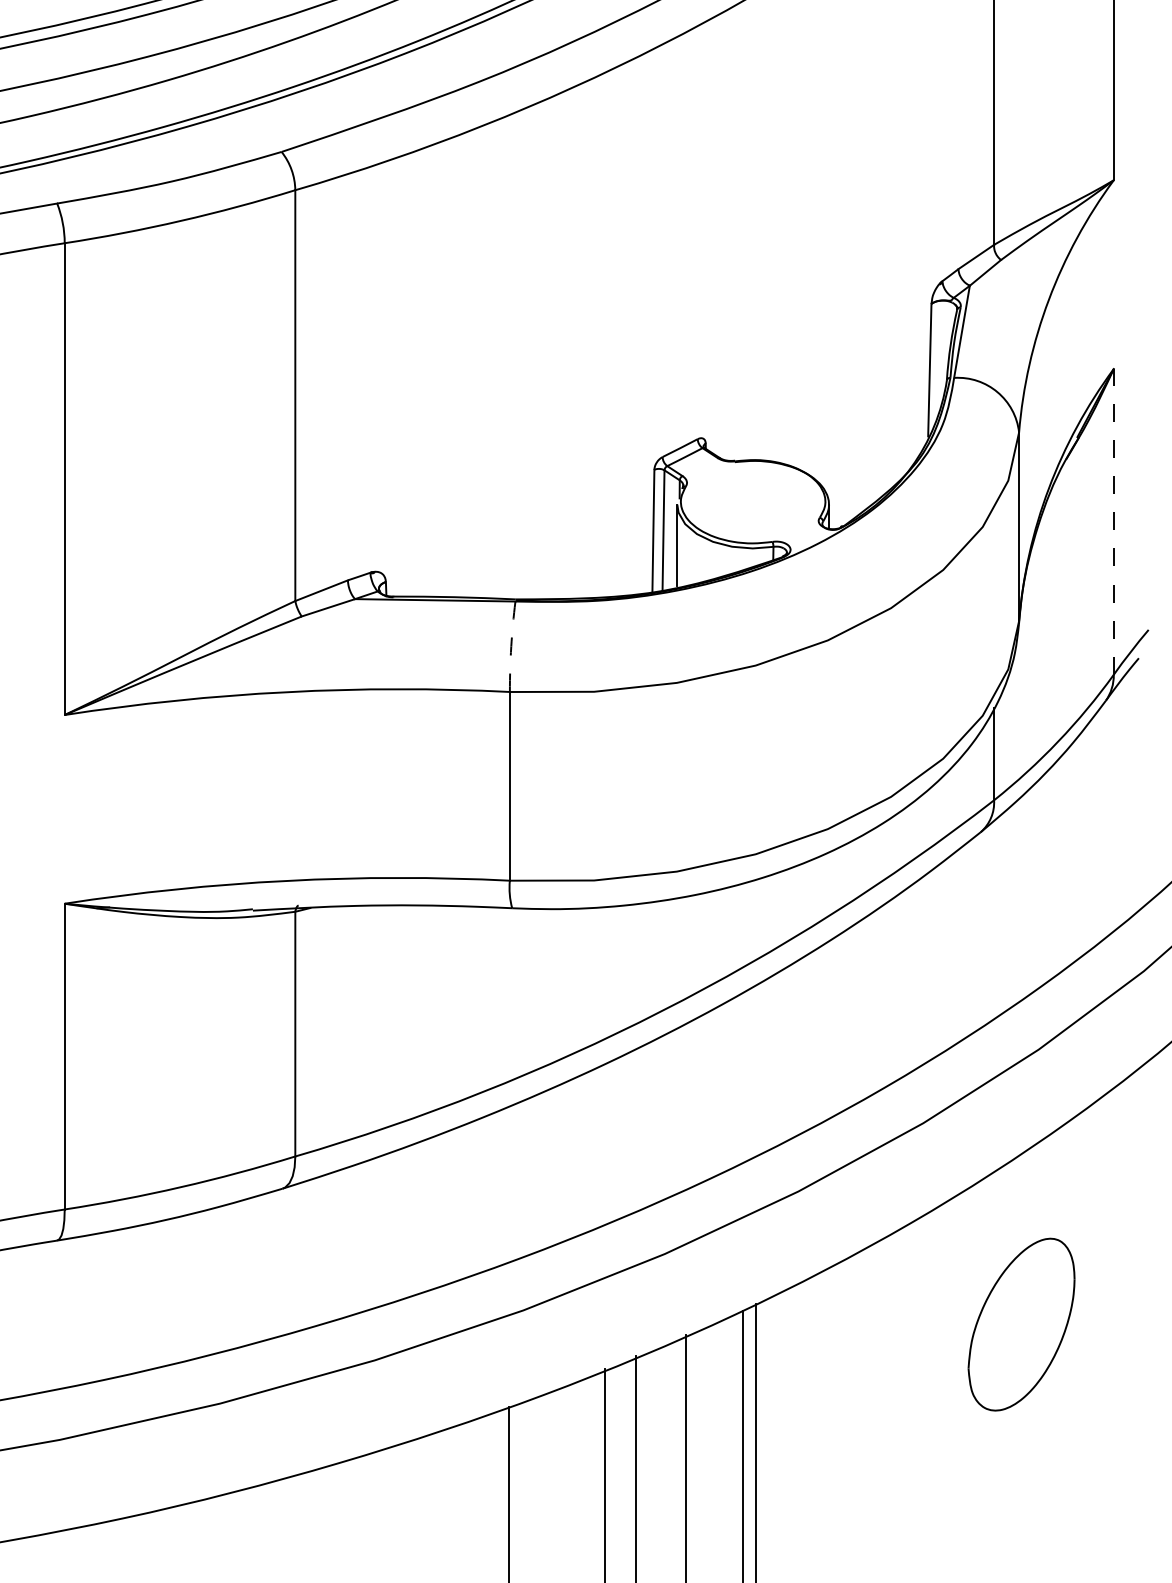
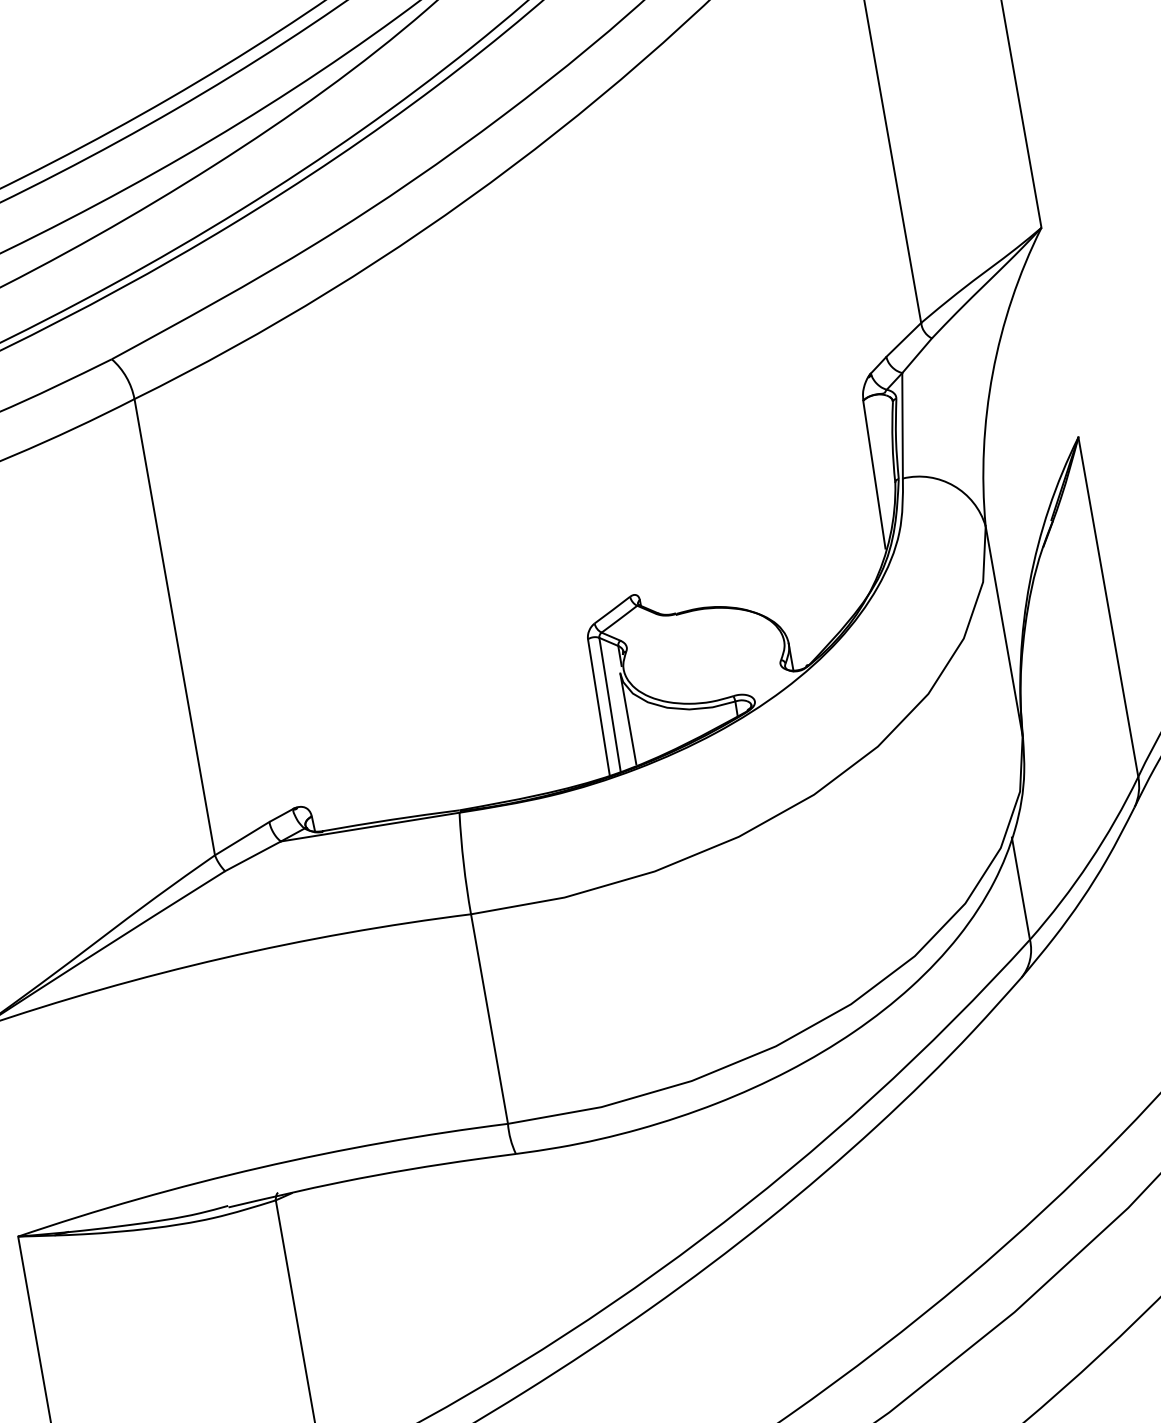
line: (1113, 521) -> (1107, 606), dashed -> solid
arc: (511, 646) -> (463, 863), dashed -> solid

